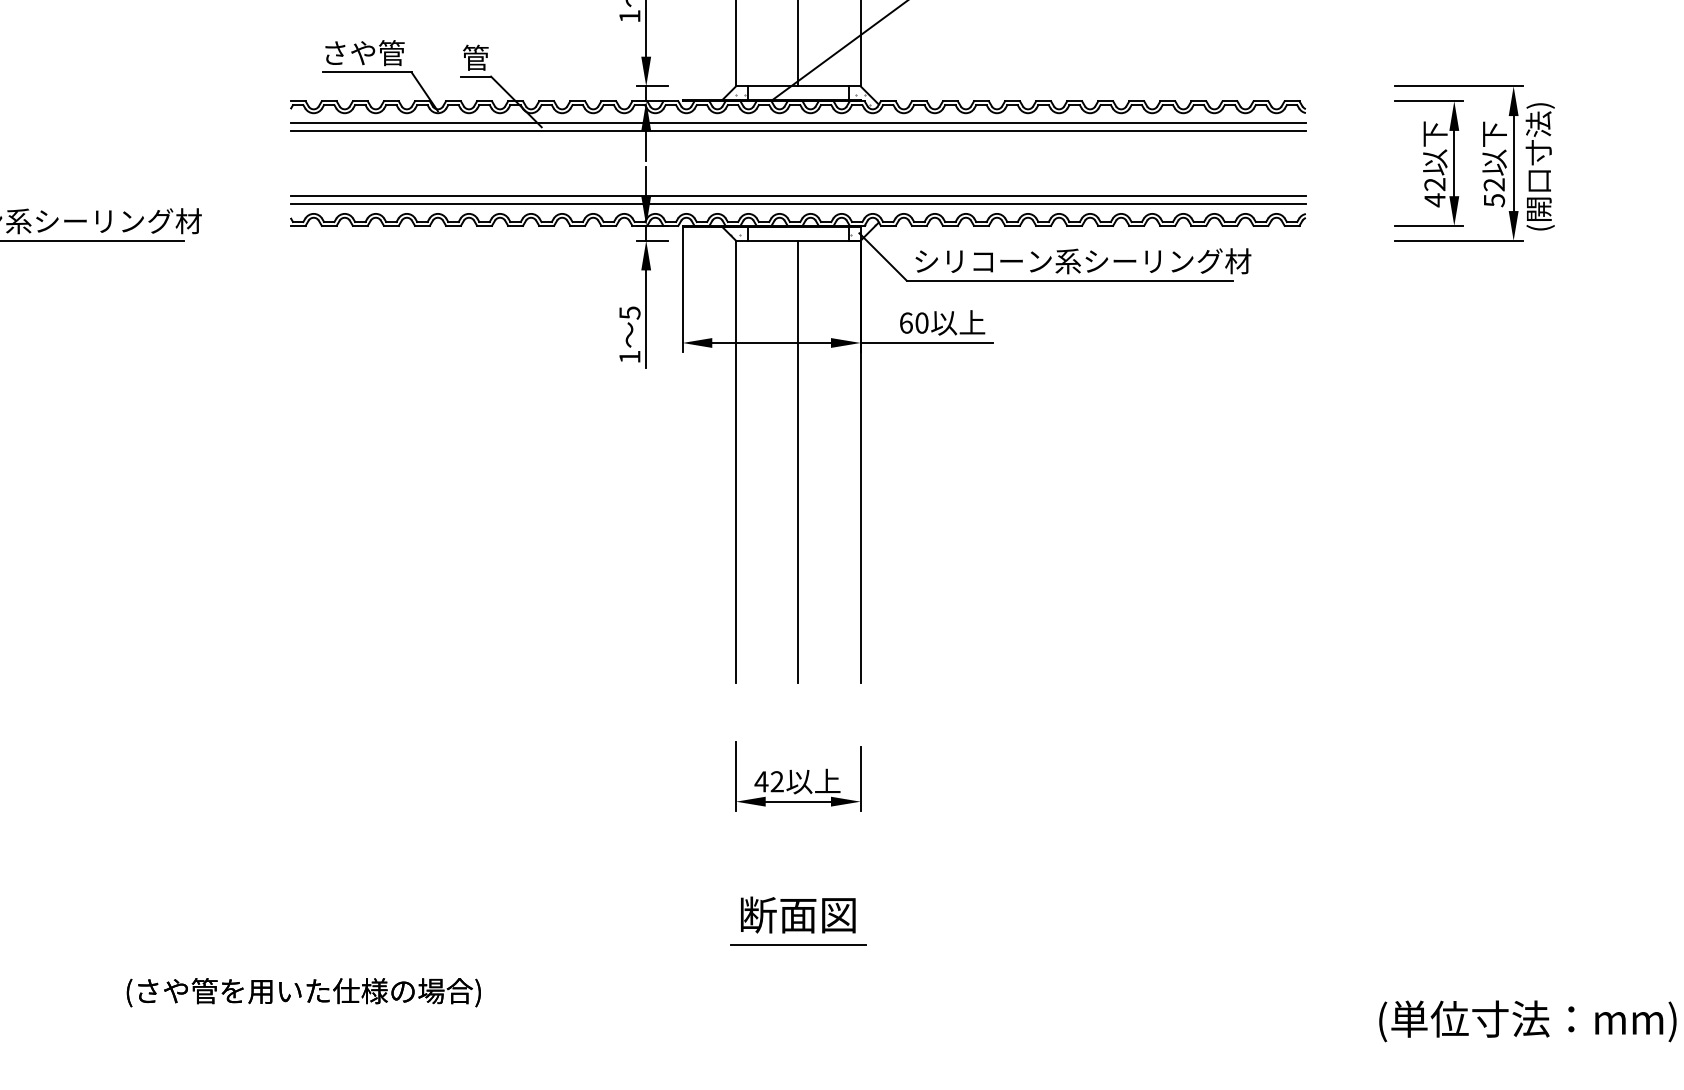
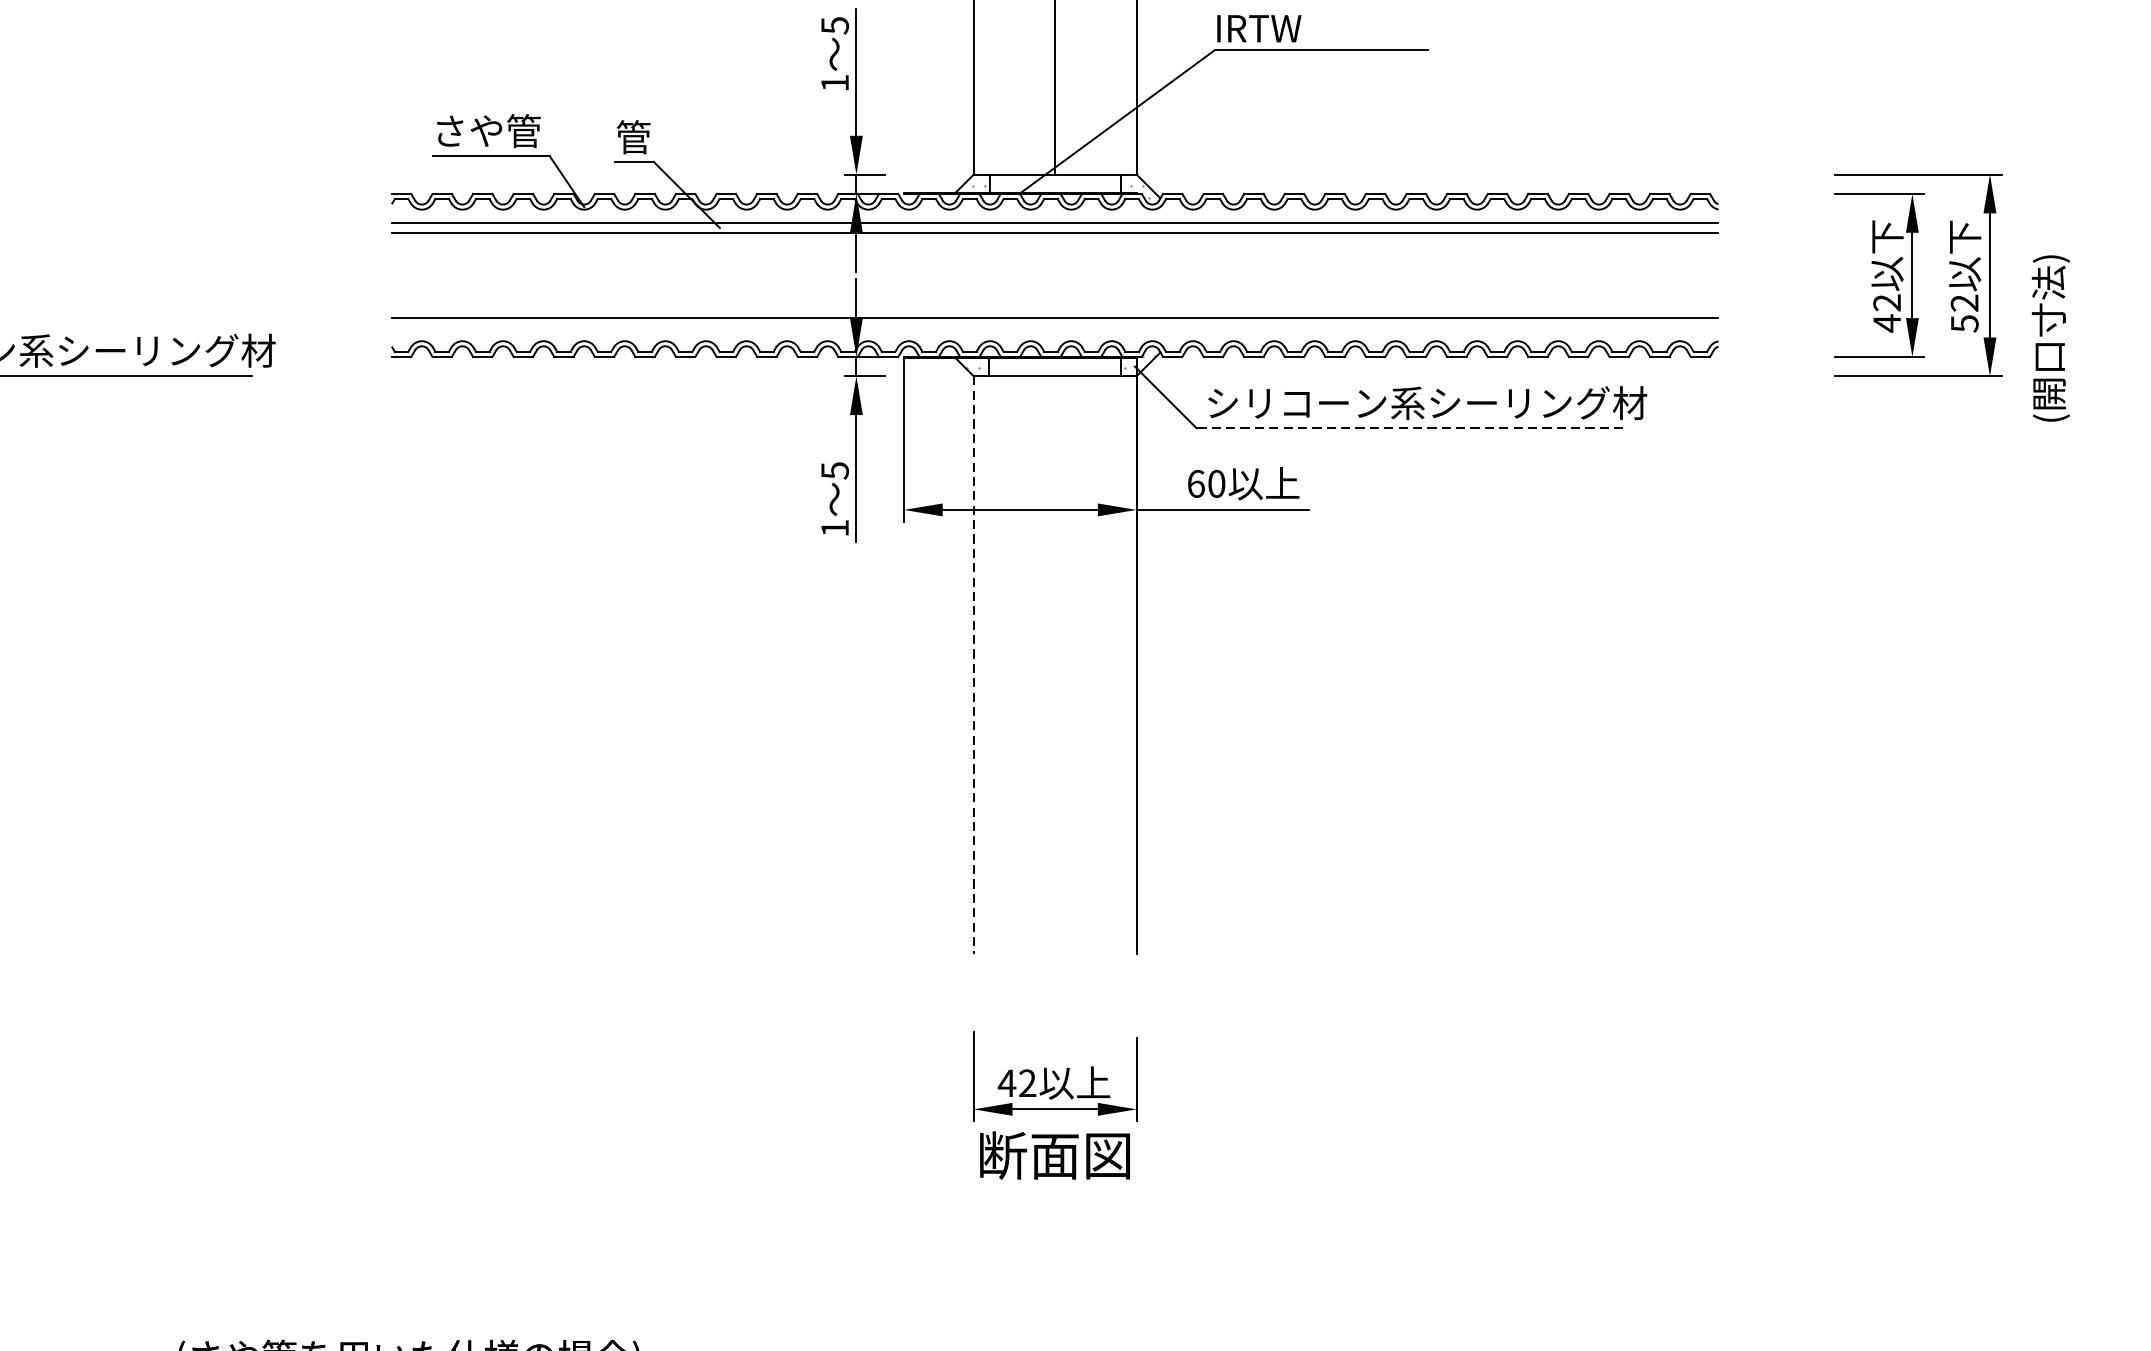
text: (1539, 166) -> (2049, 338), moved
line: (797, 203) -> (1054, 327), removed
line: (1069, 280) -> (1409, 428), solid -> dashed
line: (798, 461) -> (1055, 664), removed
line: (736, 462) -> (974, 666), solid -> dashed
text: (798, 914) -> (1055, 1154), moved
line: (797, 945) -> (1054, 1297), removed

